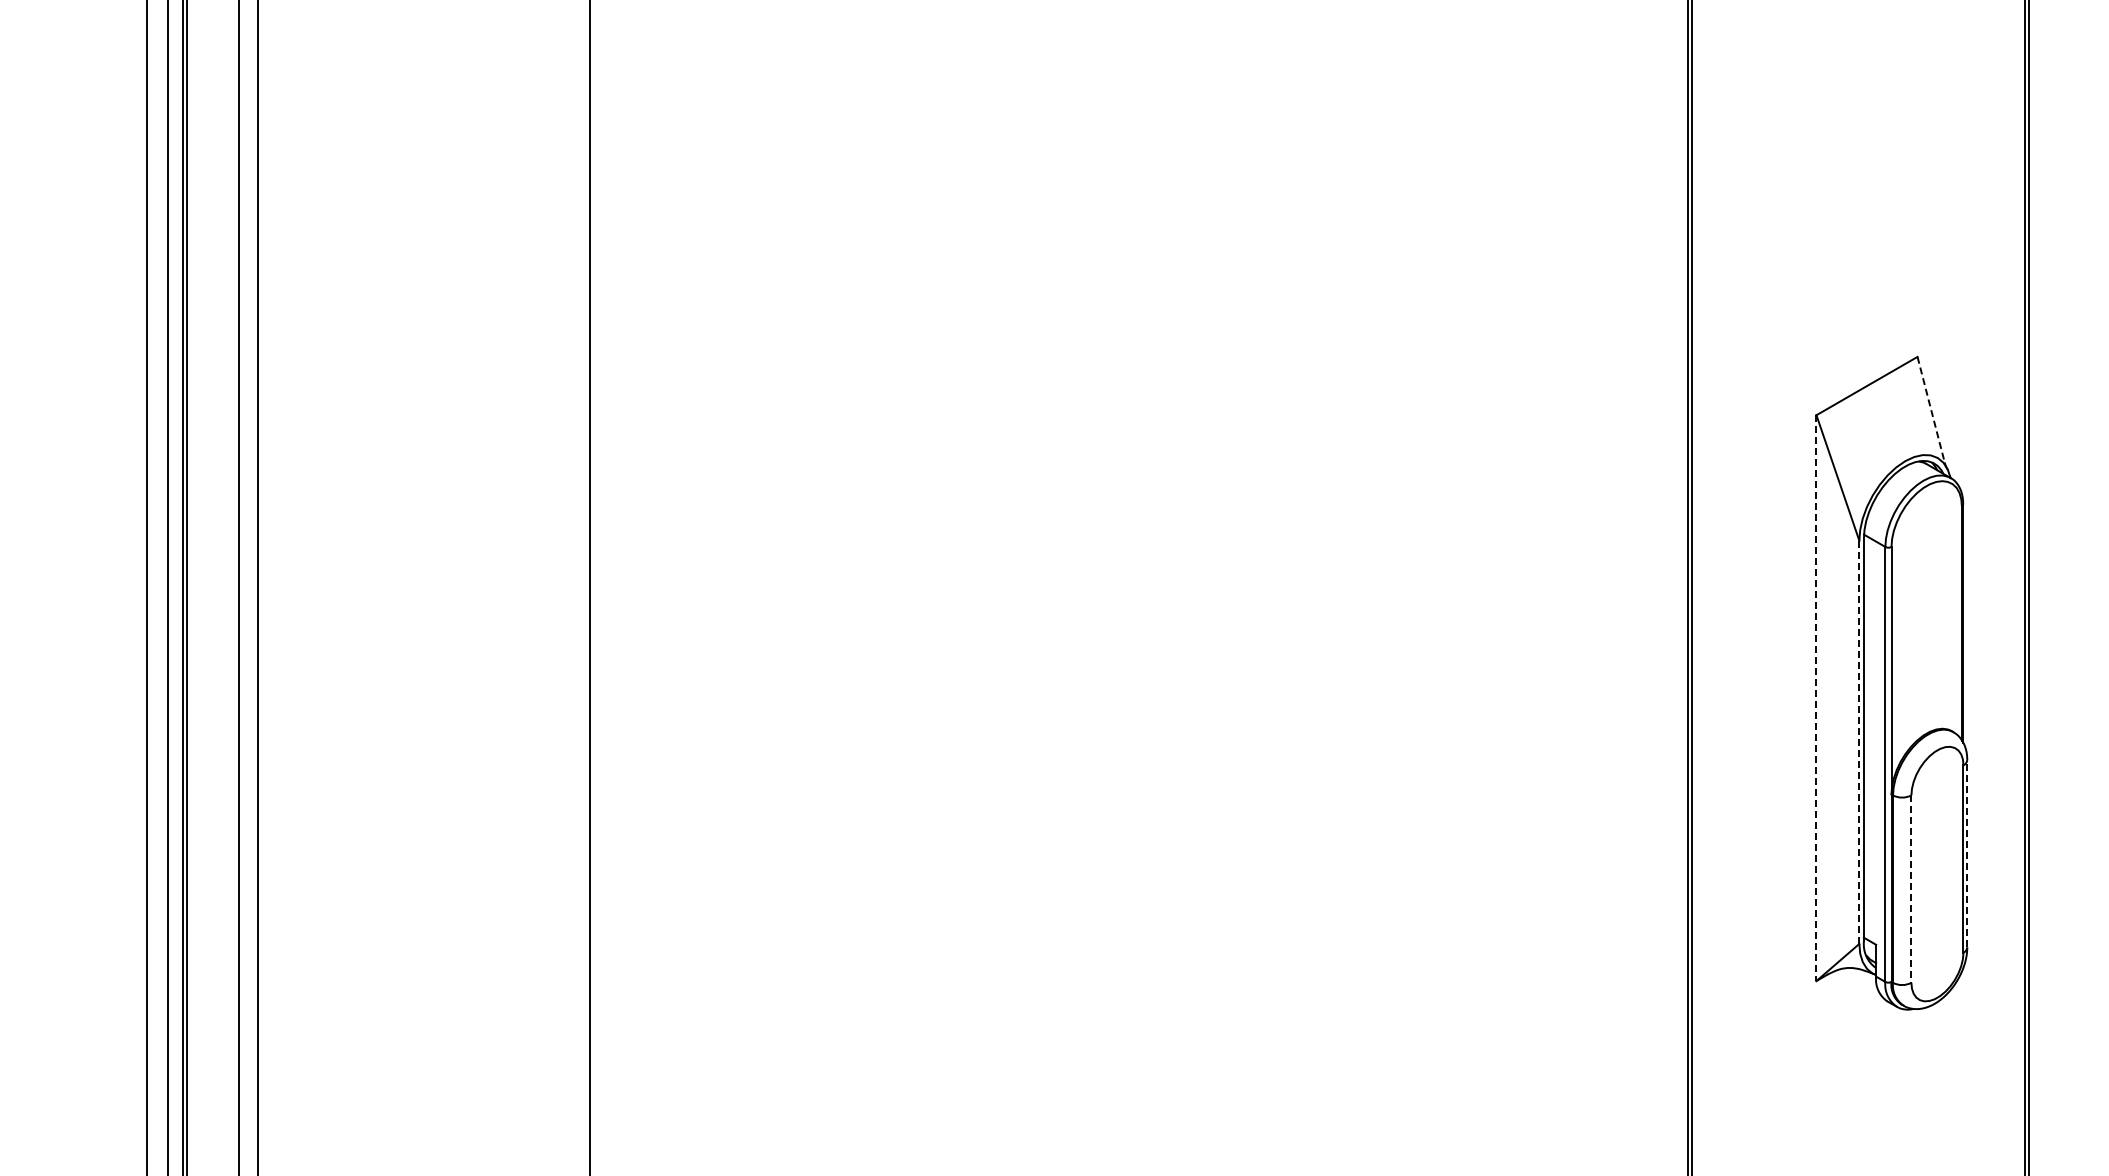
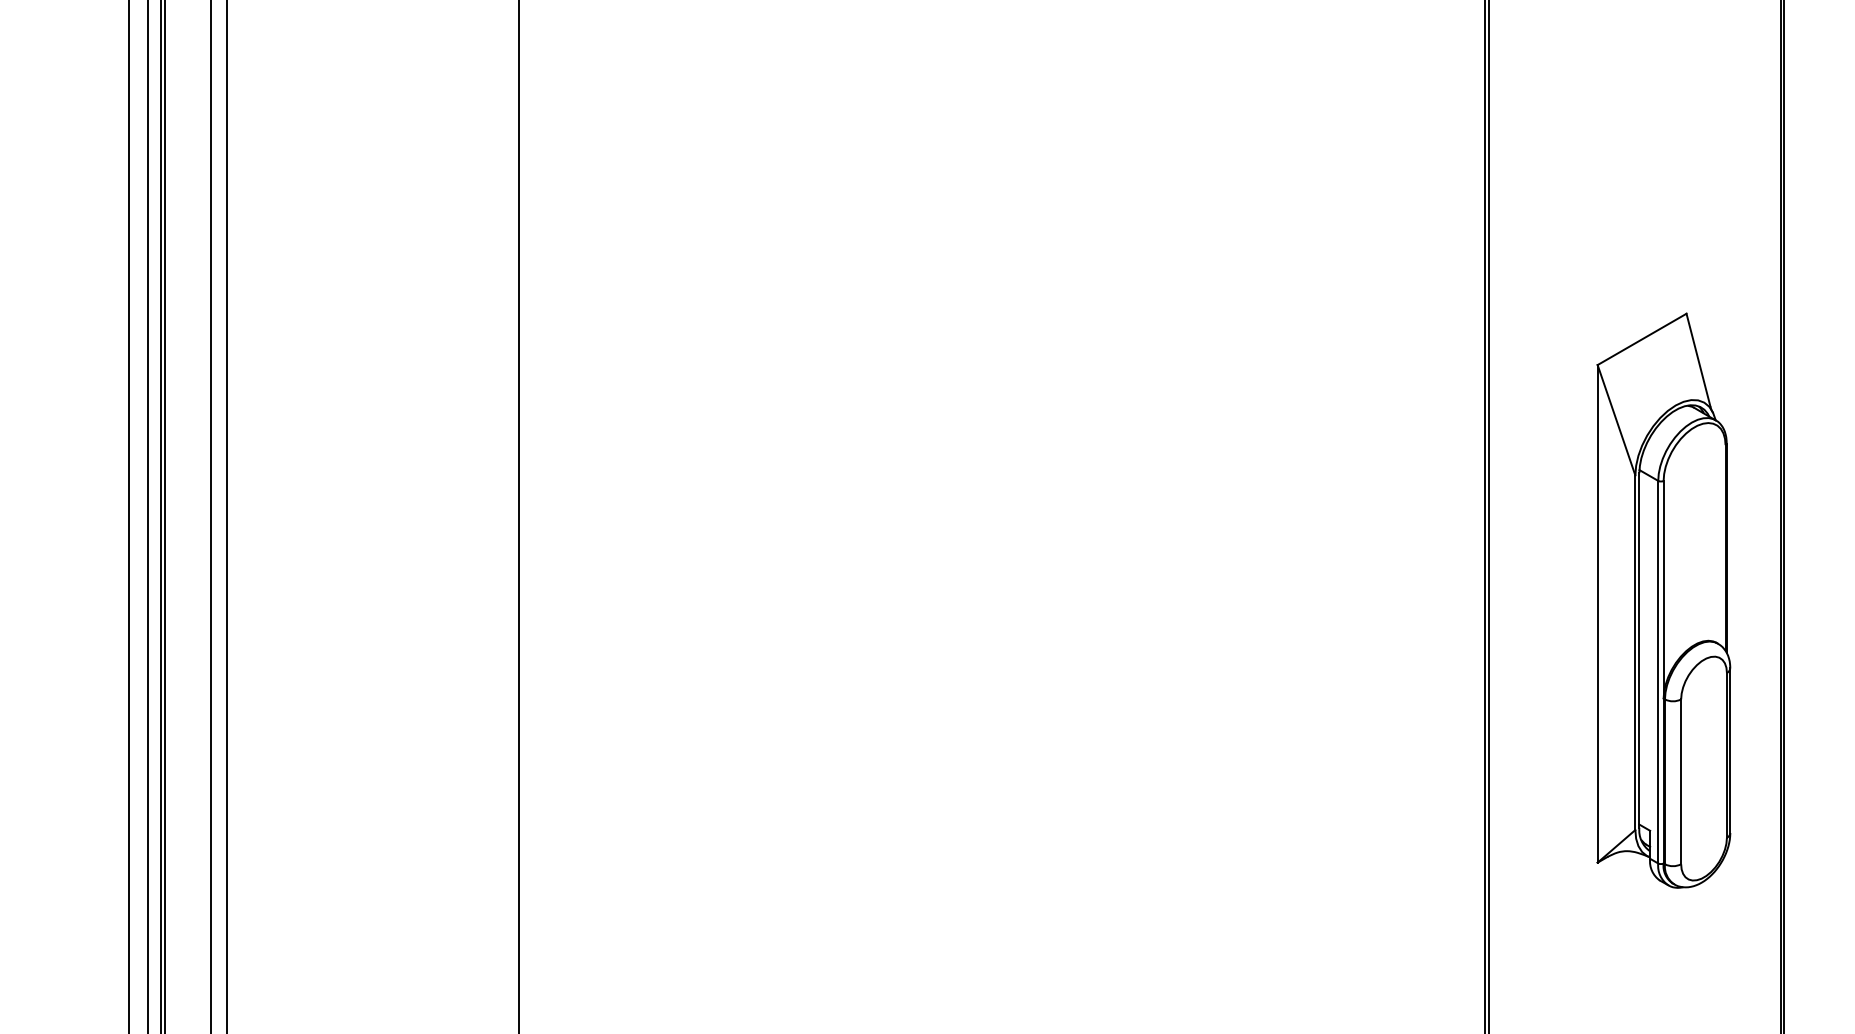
line: (1931, 410) -> (1698, 360), dashed -> solid
line: (1816, 698) -> (1597, 614), dashed -> solid
line: (1859, 742) -> (1635, 652), dashed -> solid
line: (1967, 853) -> (1730, 750), dashed -> solid
line: (1911, 889) -> (1681, 782), dashed -> solid

